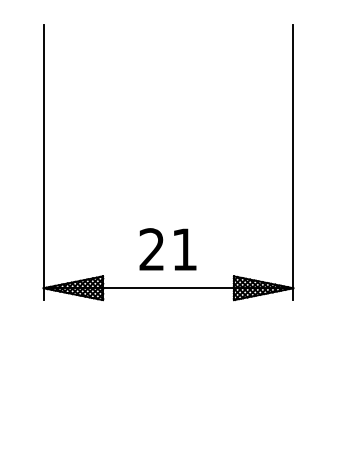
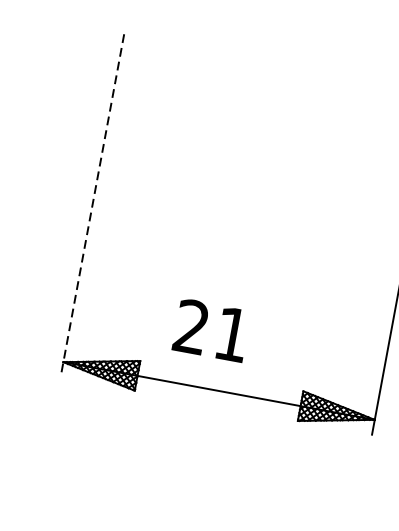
line: (43, 163) -> (92, 206), solid -> dashed
text: (167, 249) -> (210, 330), moved

